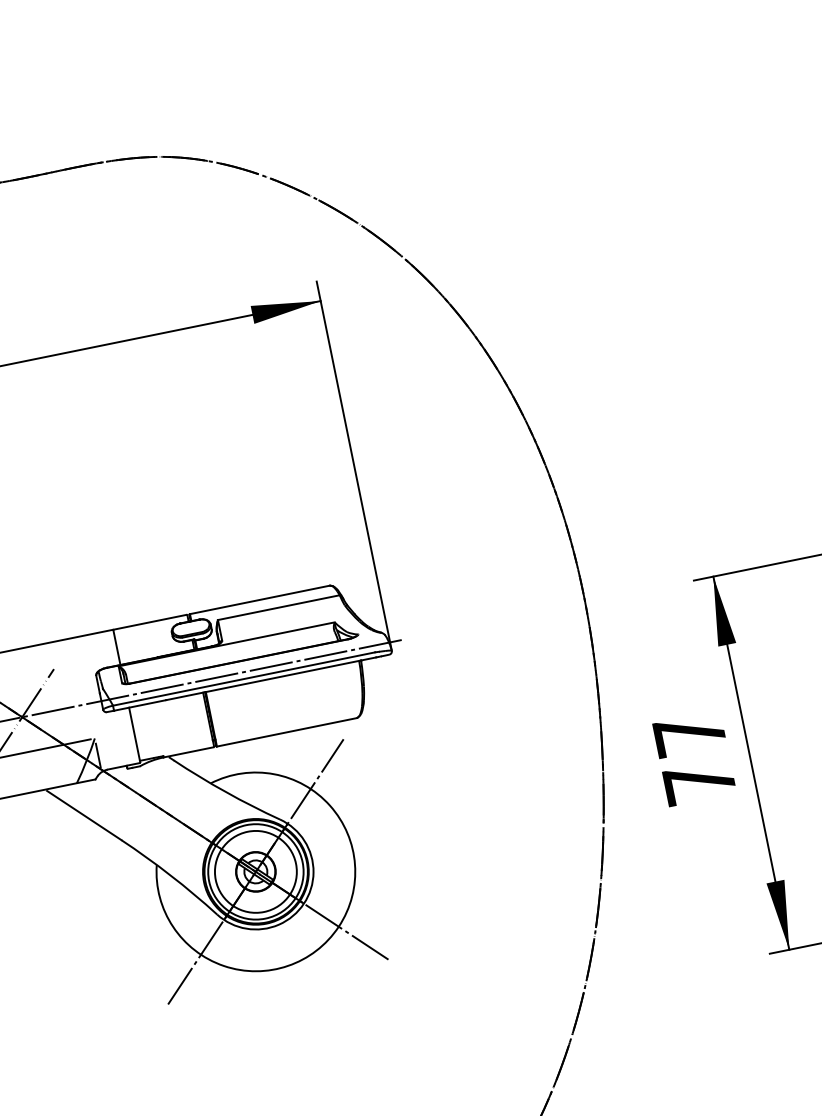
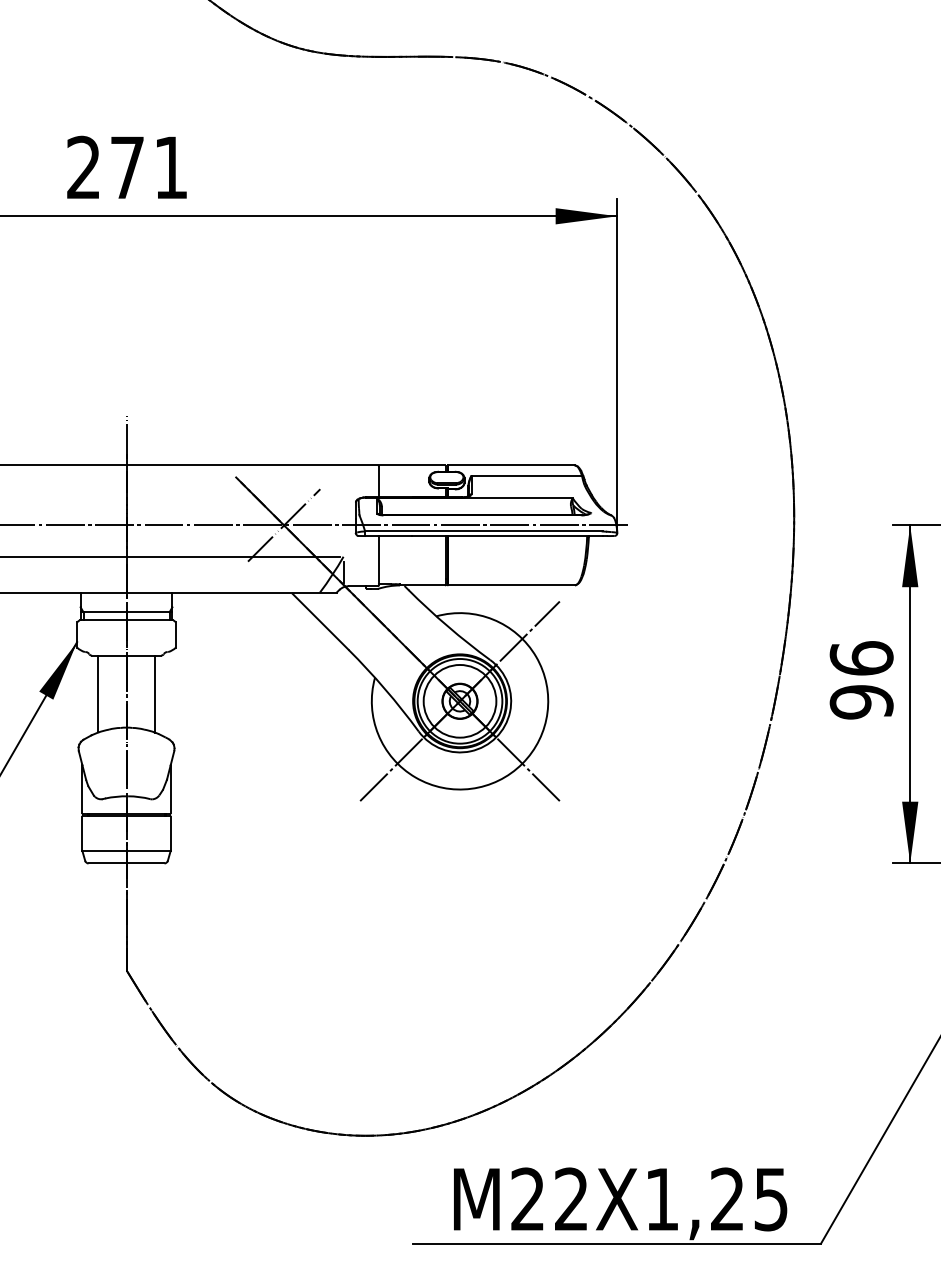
text: (694, 758) -> (861, 680), 77 -> 96

